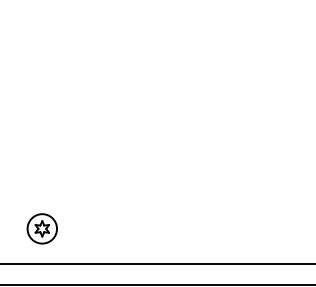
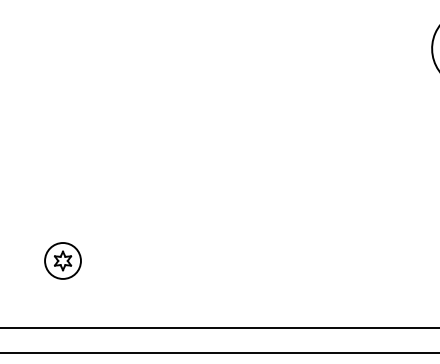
part: (41, 228) -> (62, 260), moved

